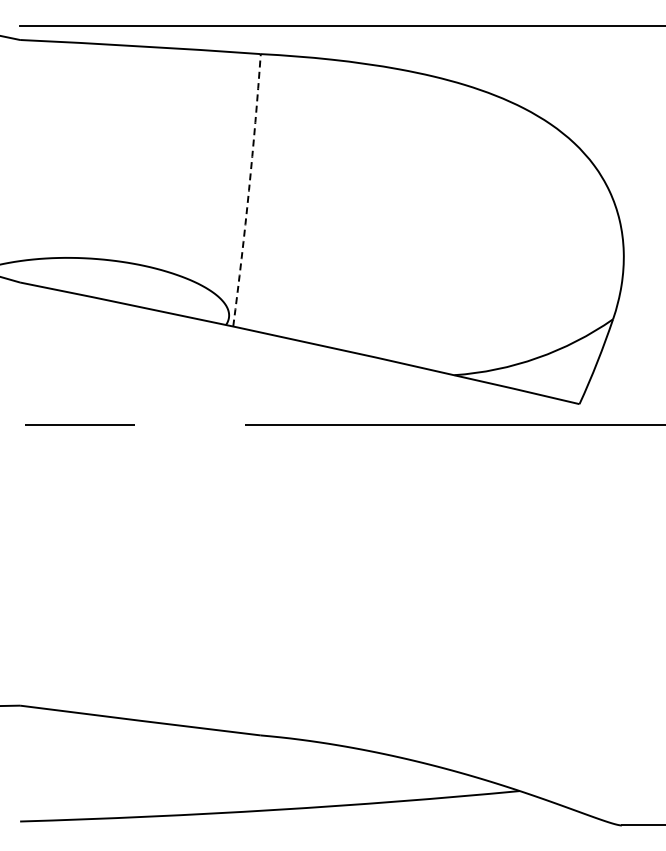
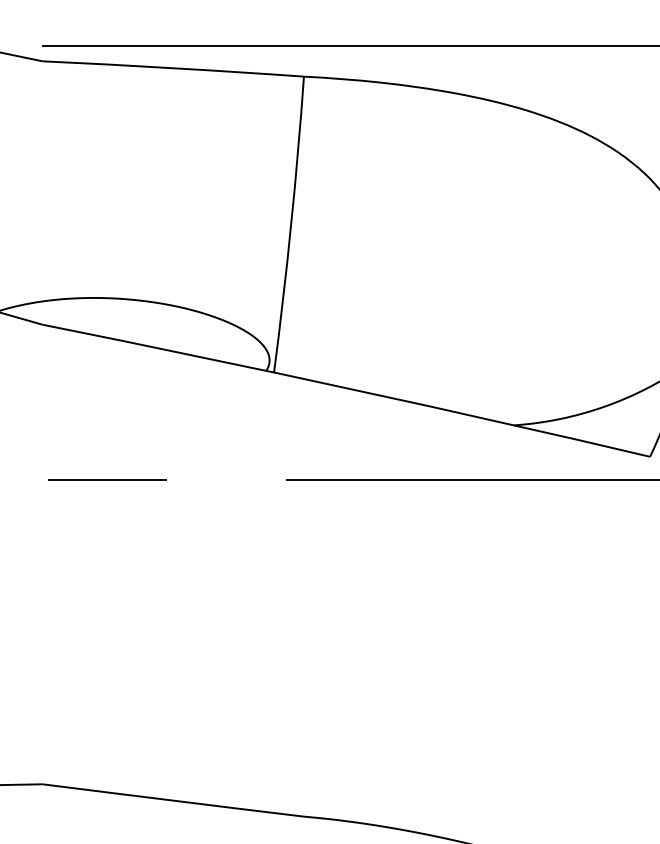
arc: (248, 190) -> (290, 224), dashed -> solid

